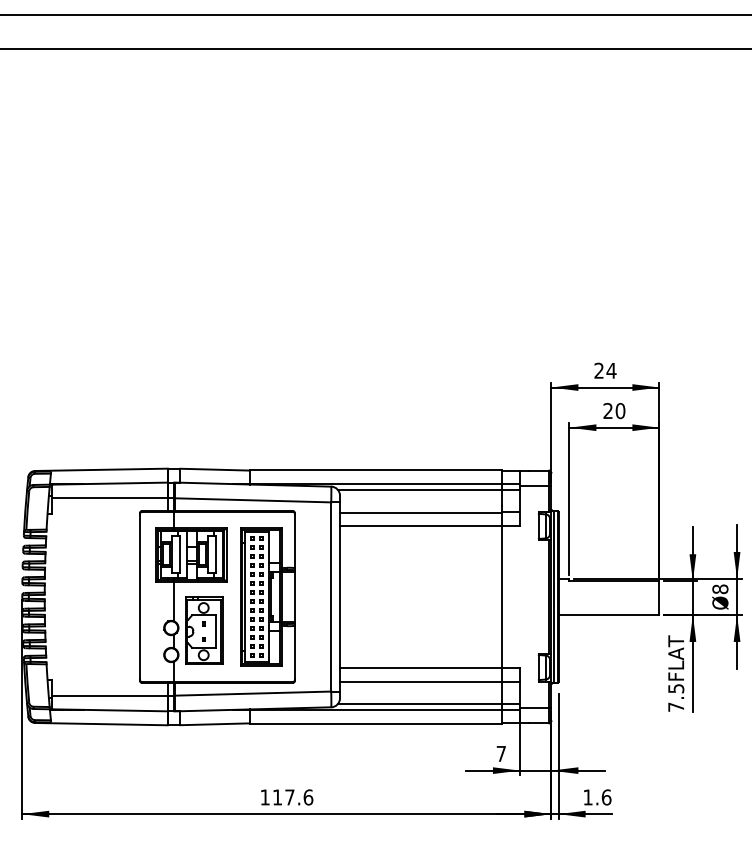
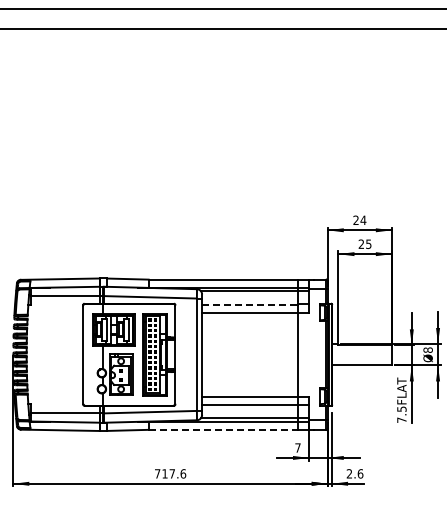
text: (620, 409) -> (368, 243), 20 -> 25
line: (421, 512) -> (250, 304), solid -> dashed
line: (376, 724) -> (223, 430), solid -> dashed
text: (264, 796) -> (157, 473), 117.6 -> 717.6
text: (586, 796) -> (348, 473), 1.6 -> 2.6

